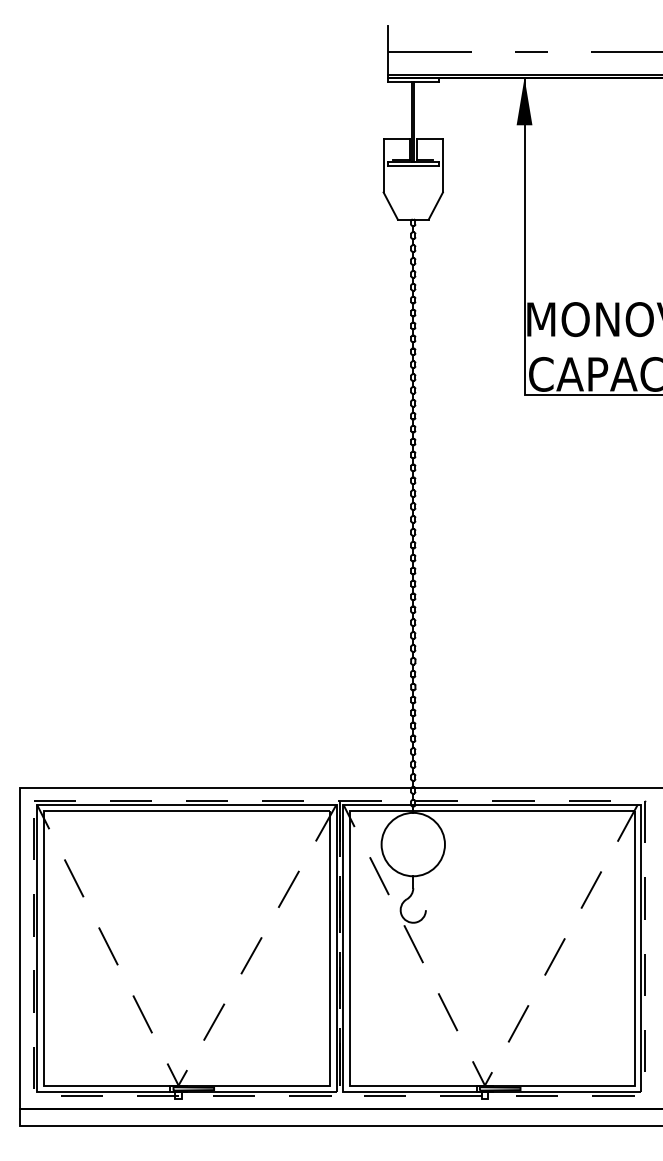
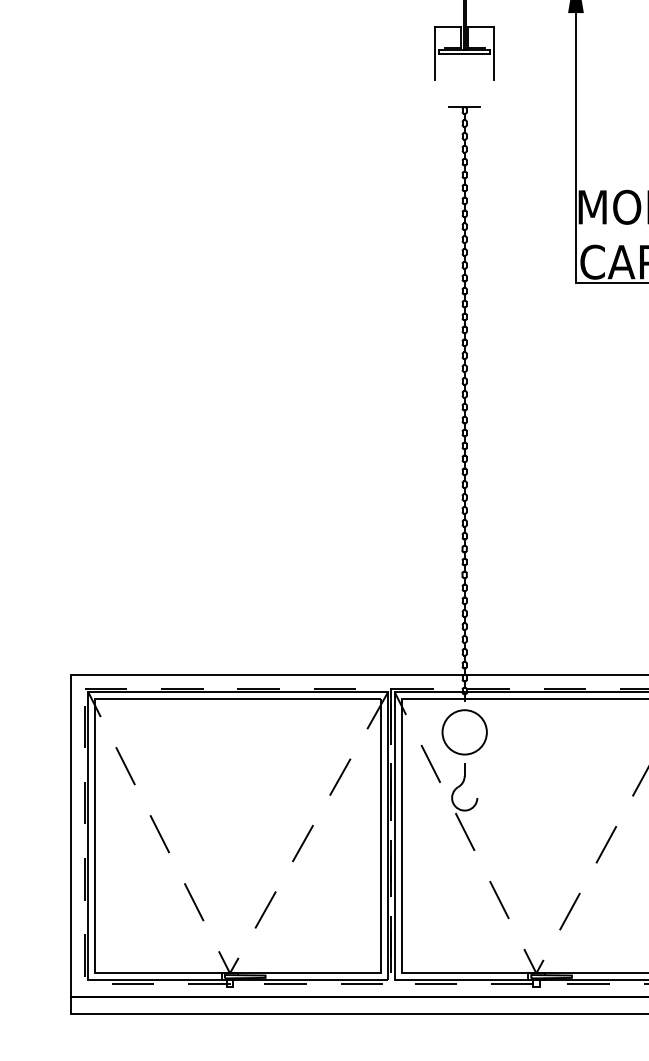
line: (390, 205) -> (441, 93), removed
line: (435, 205) -> (486, 93), removed
circle: (412, 844) -> (463, 732), size x0.7

